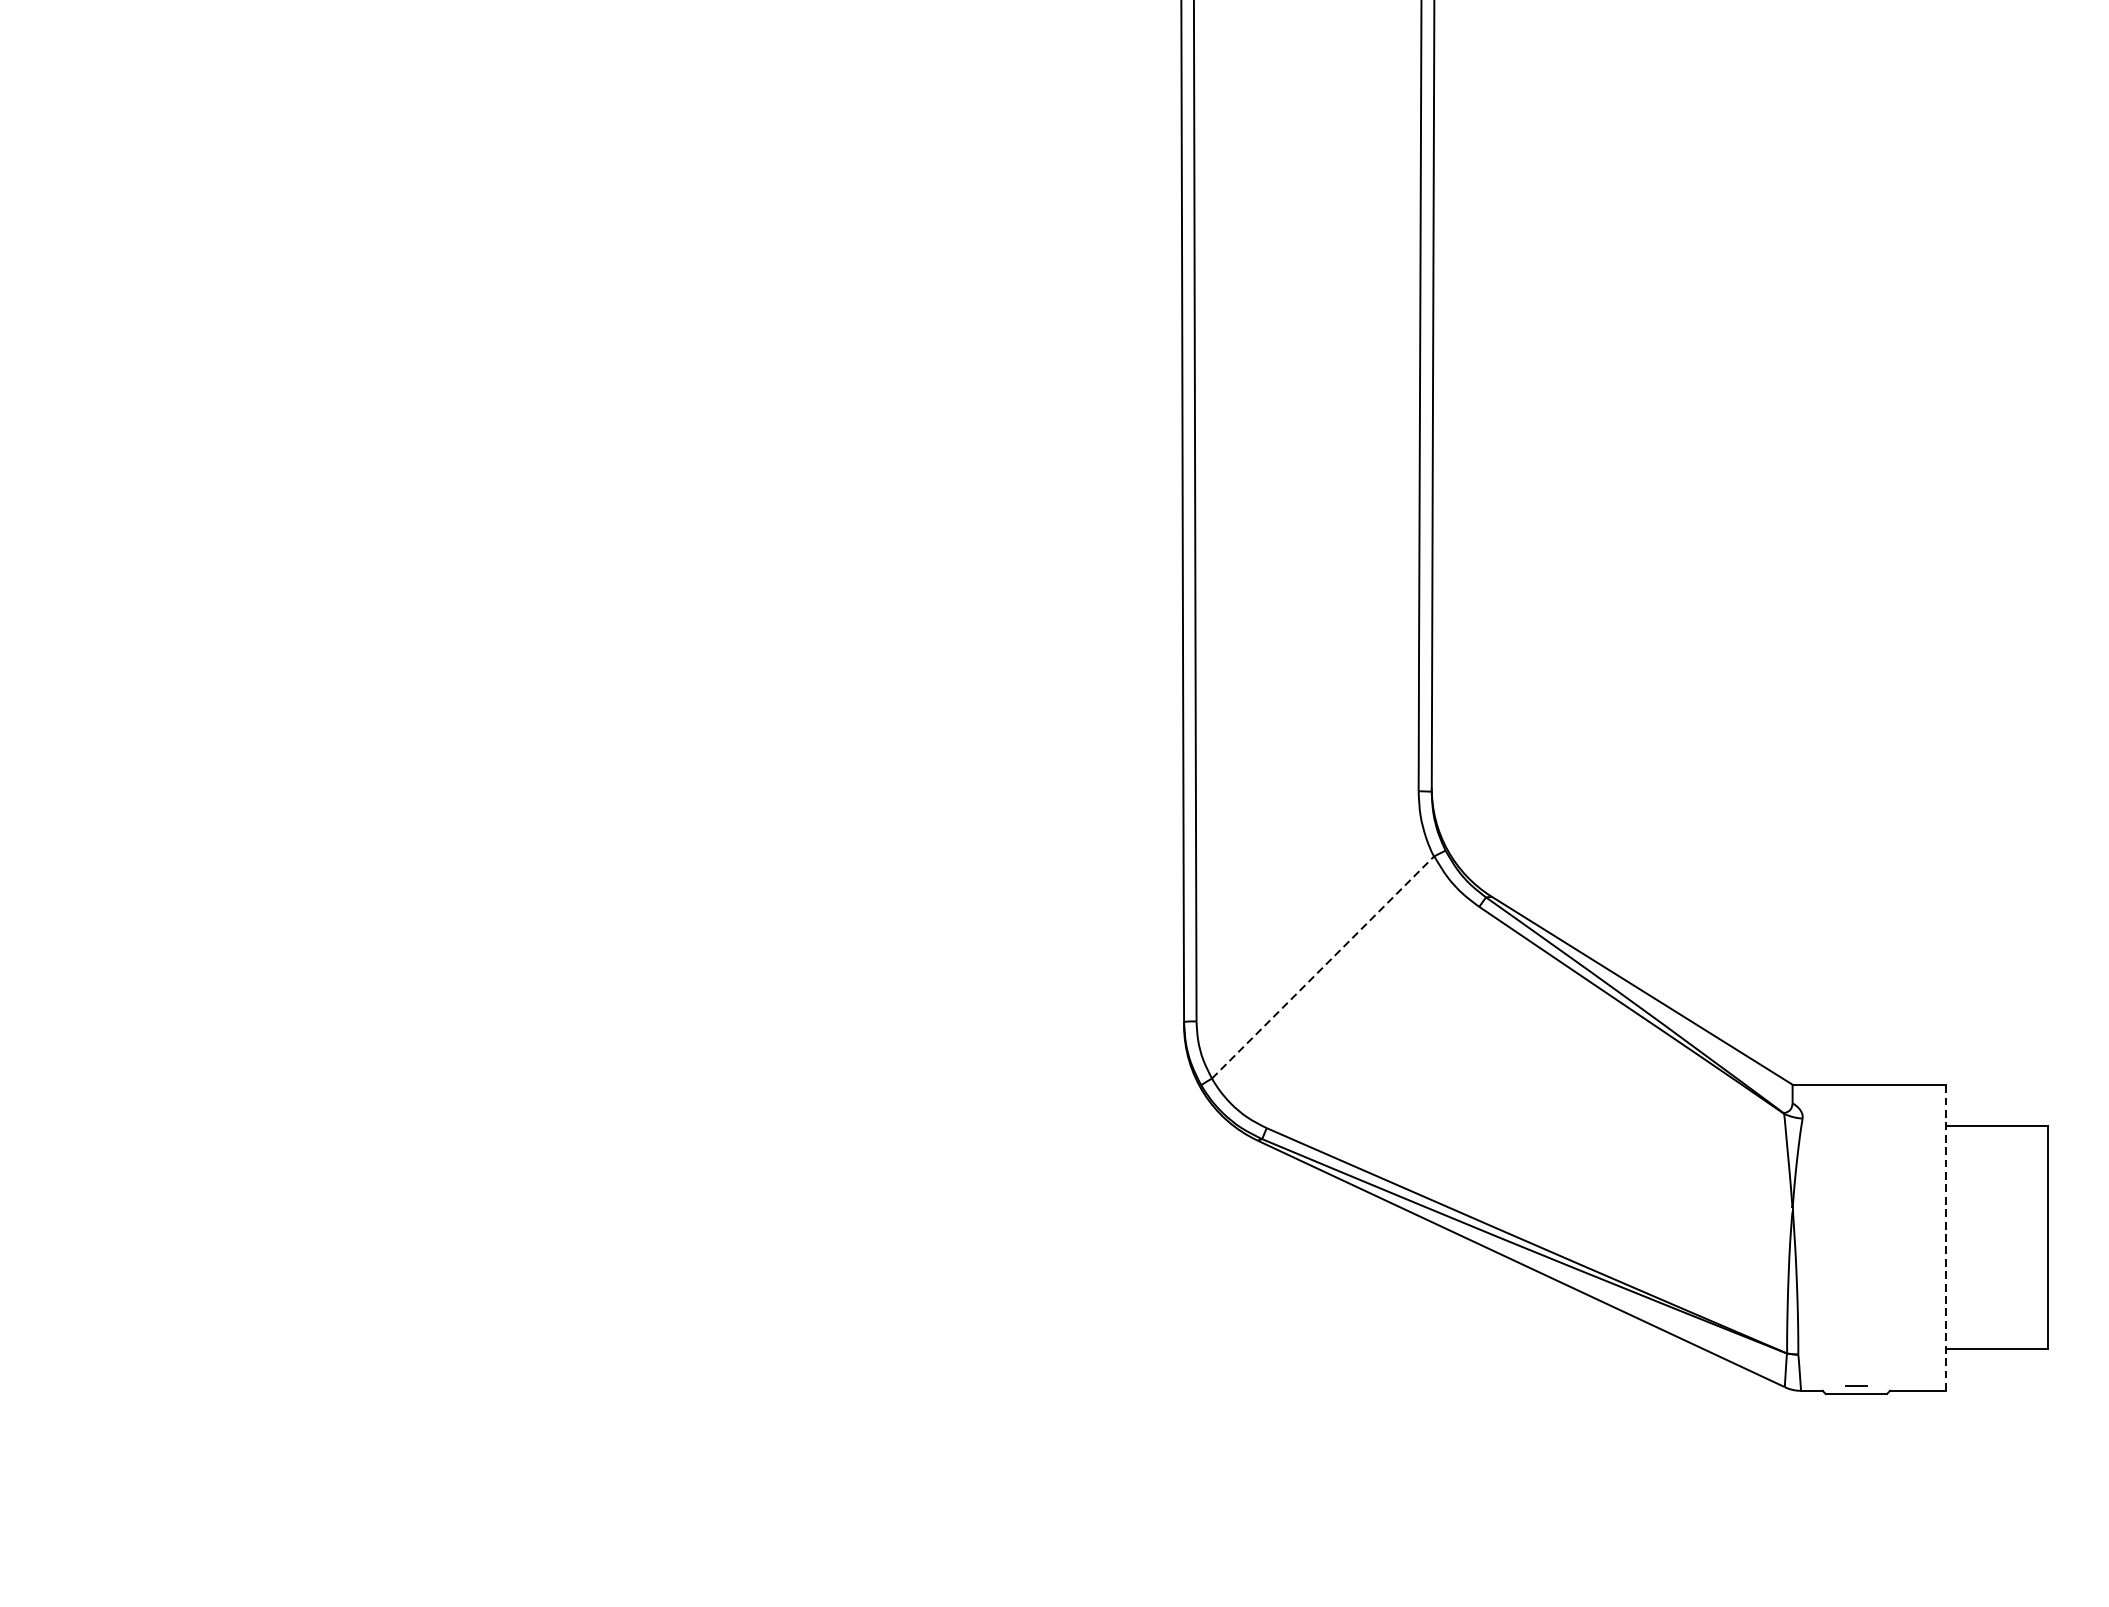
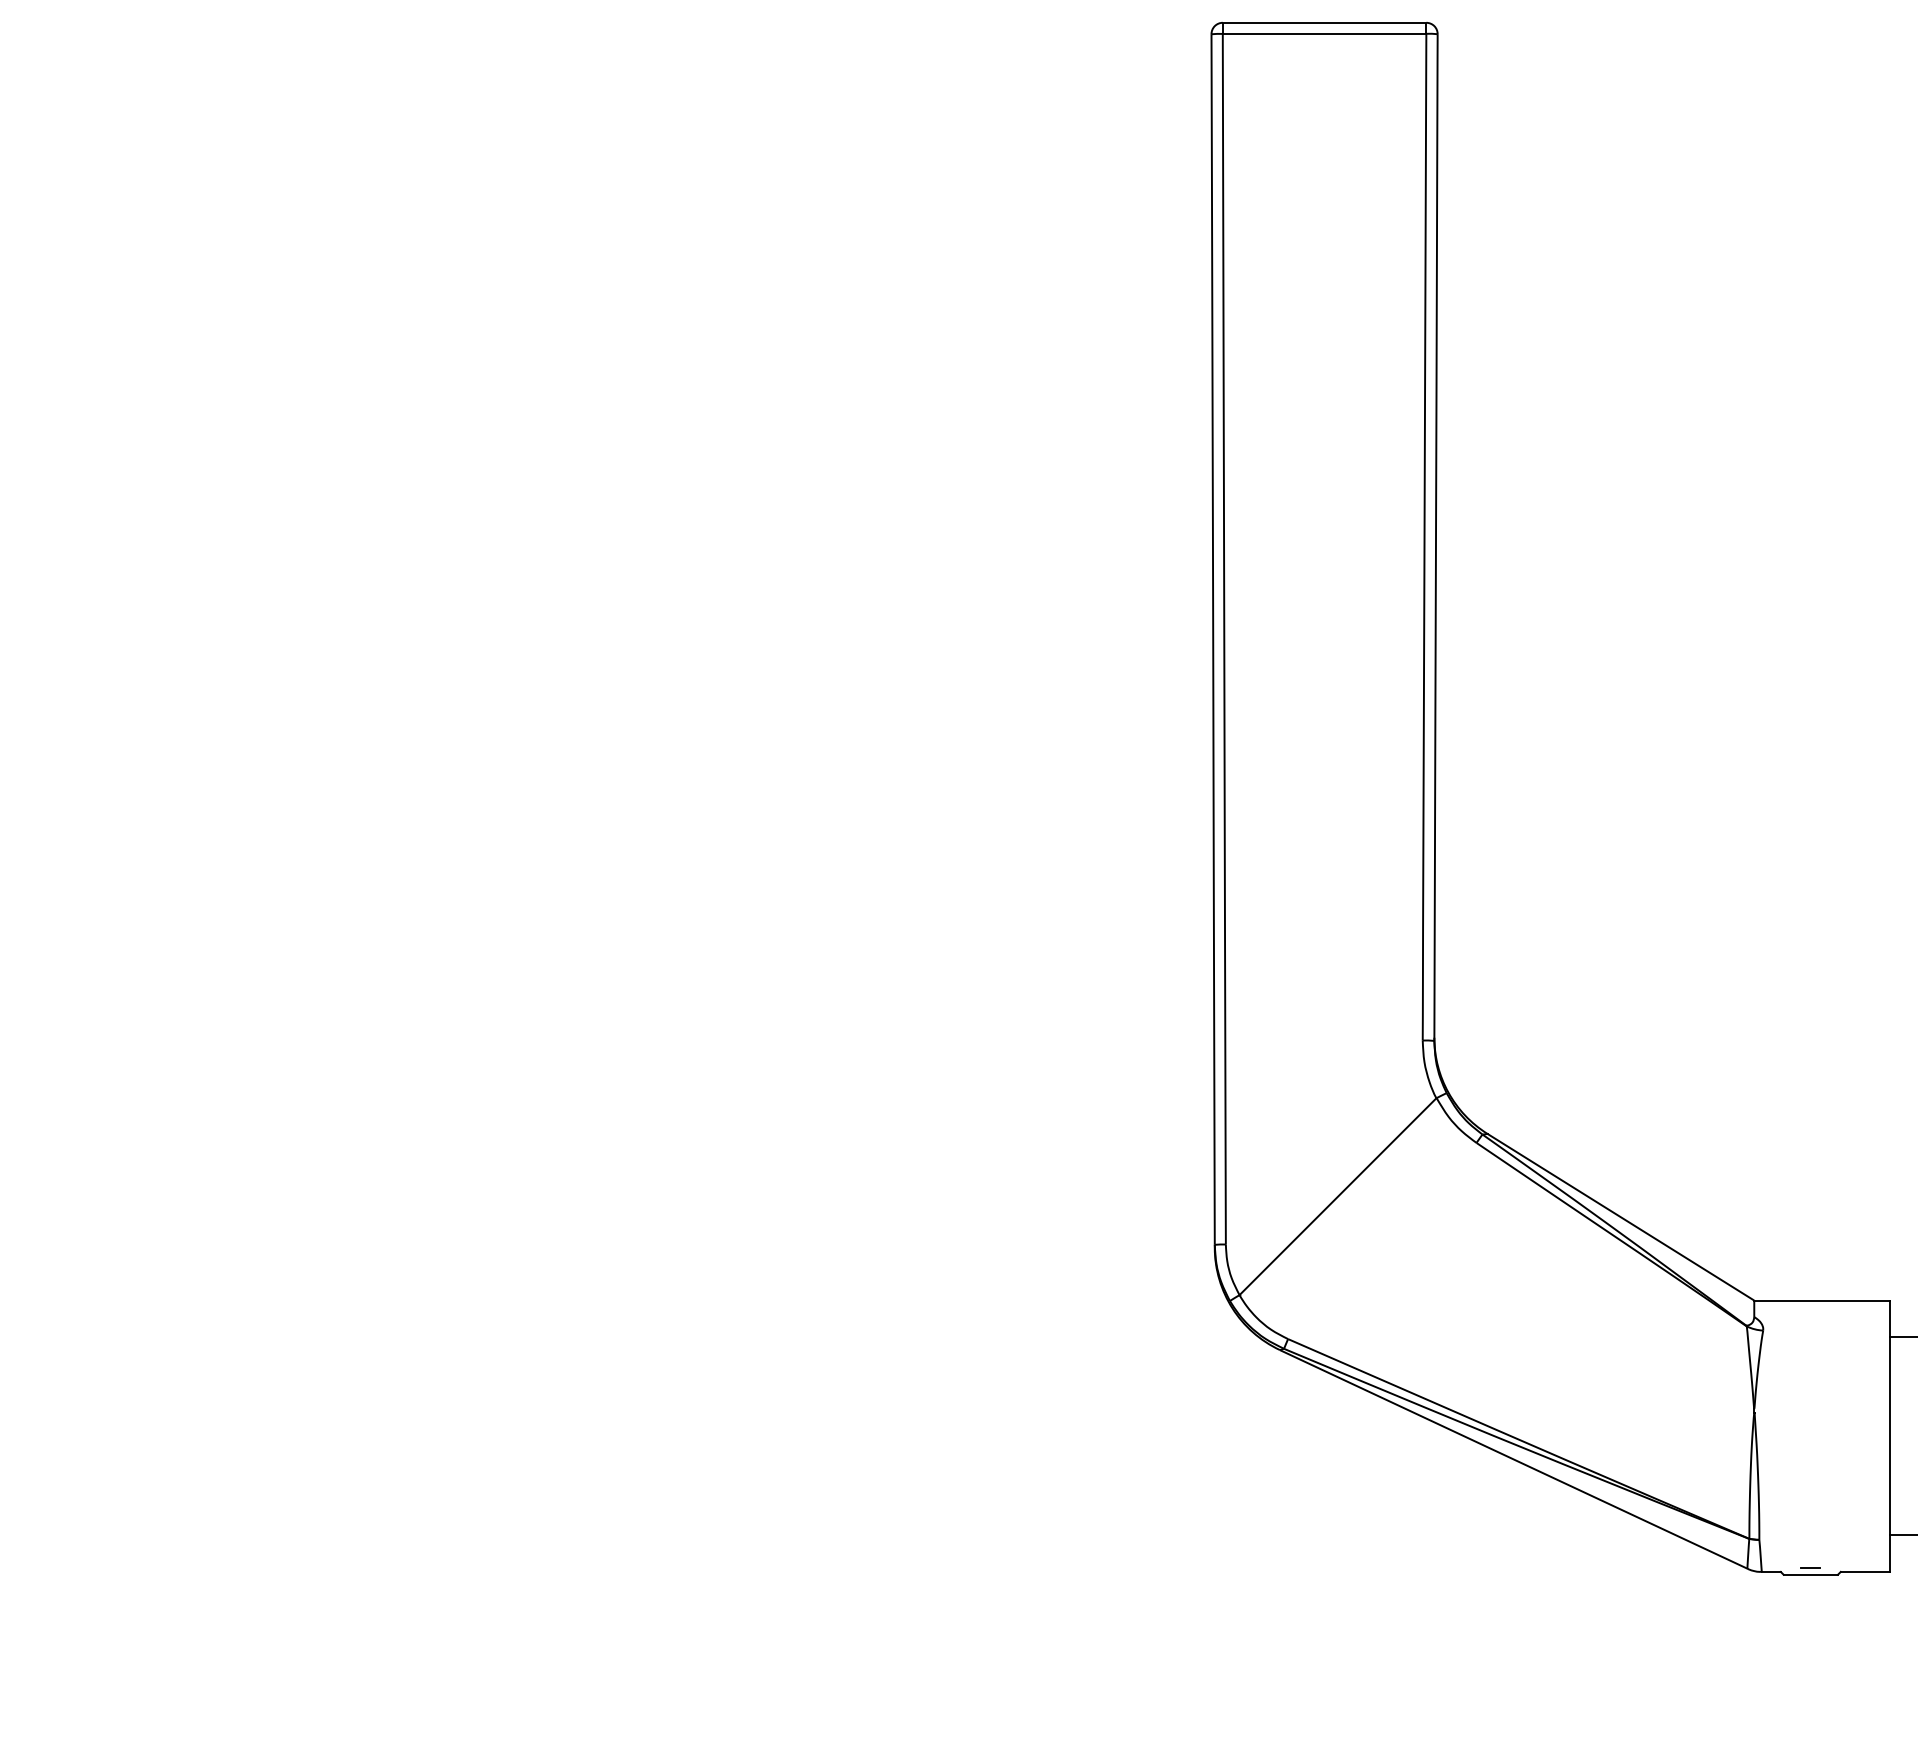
line: (1323, 967) -> (1338, 1196), dashed -> solid
line: (1945, 1238) -> (1889, 1436), dashed -> solid

